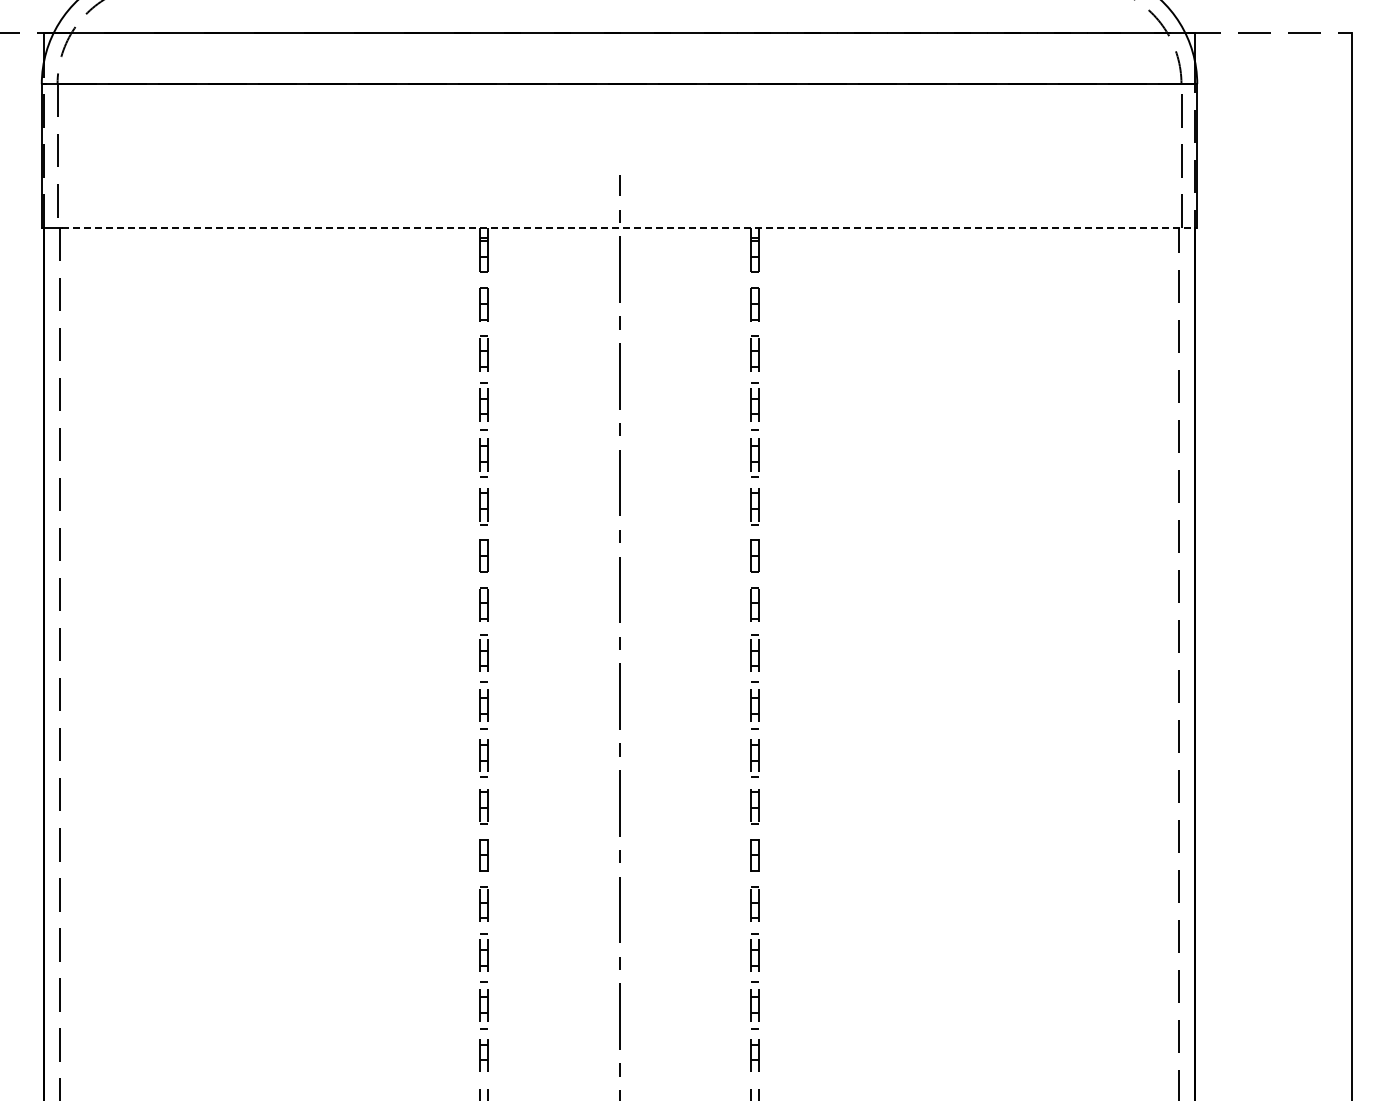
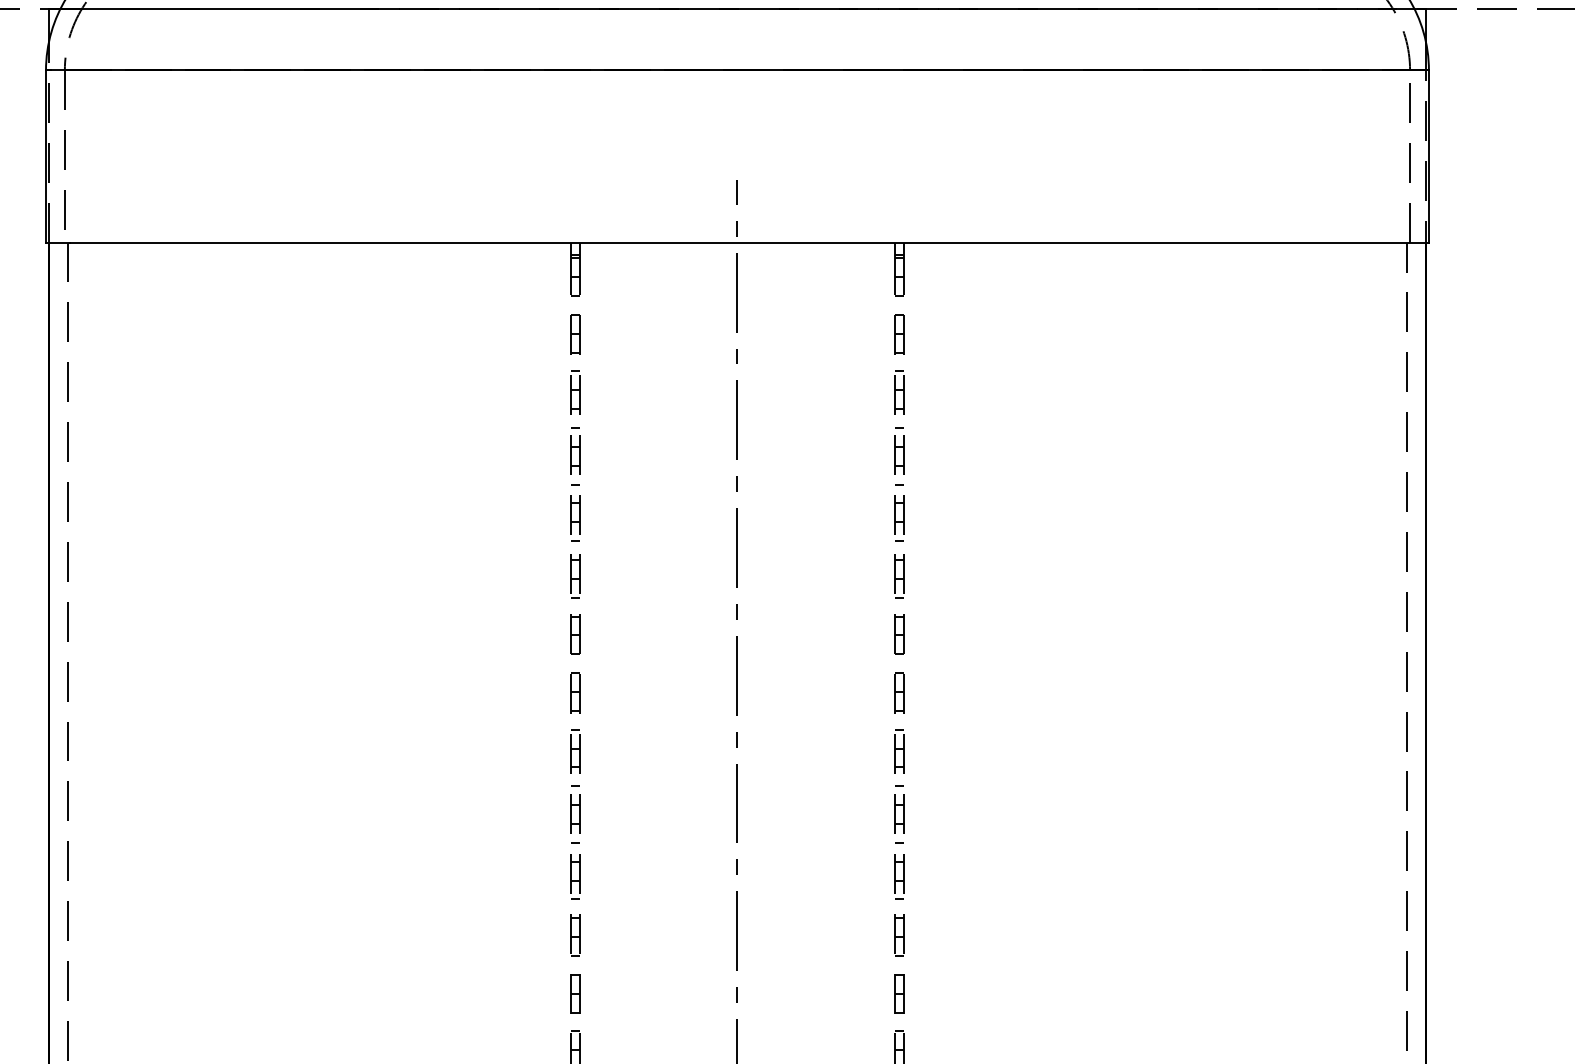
line: (629, 227) -> (749, 242), dashed -> solid

